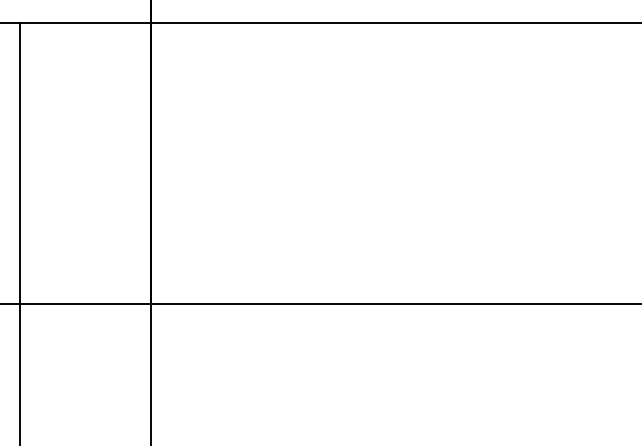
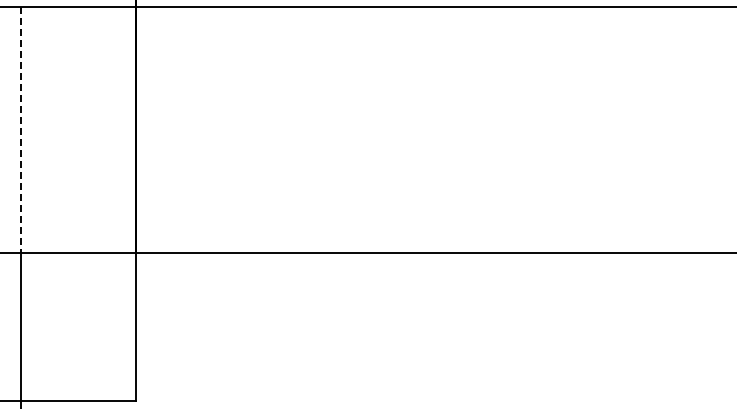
line: (19, 163) -> (20, 130), solid -> dashed

